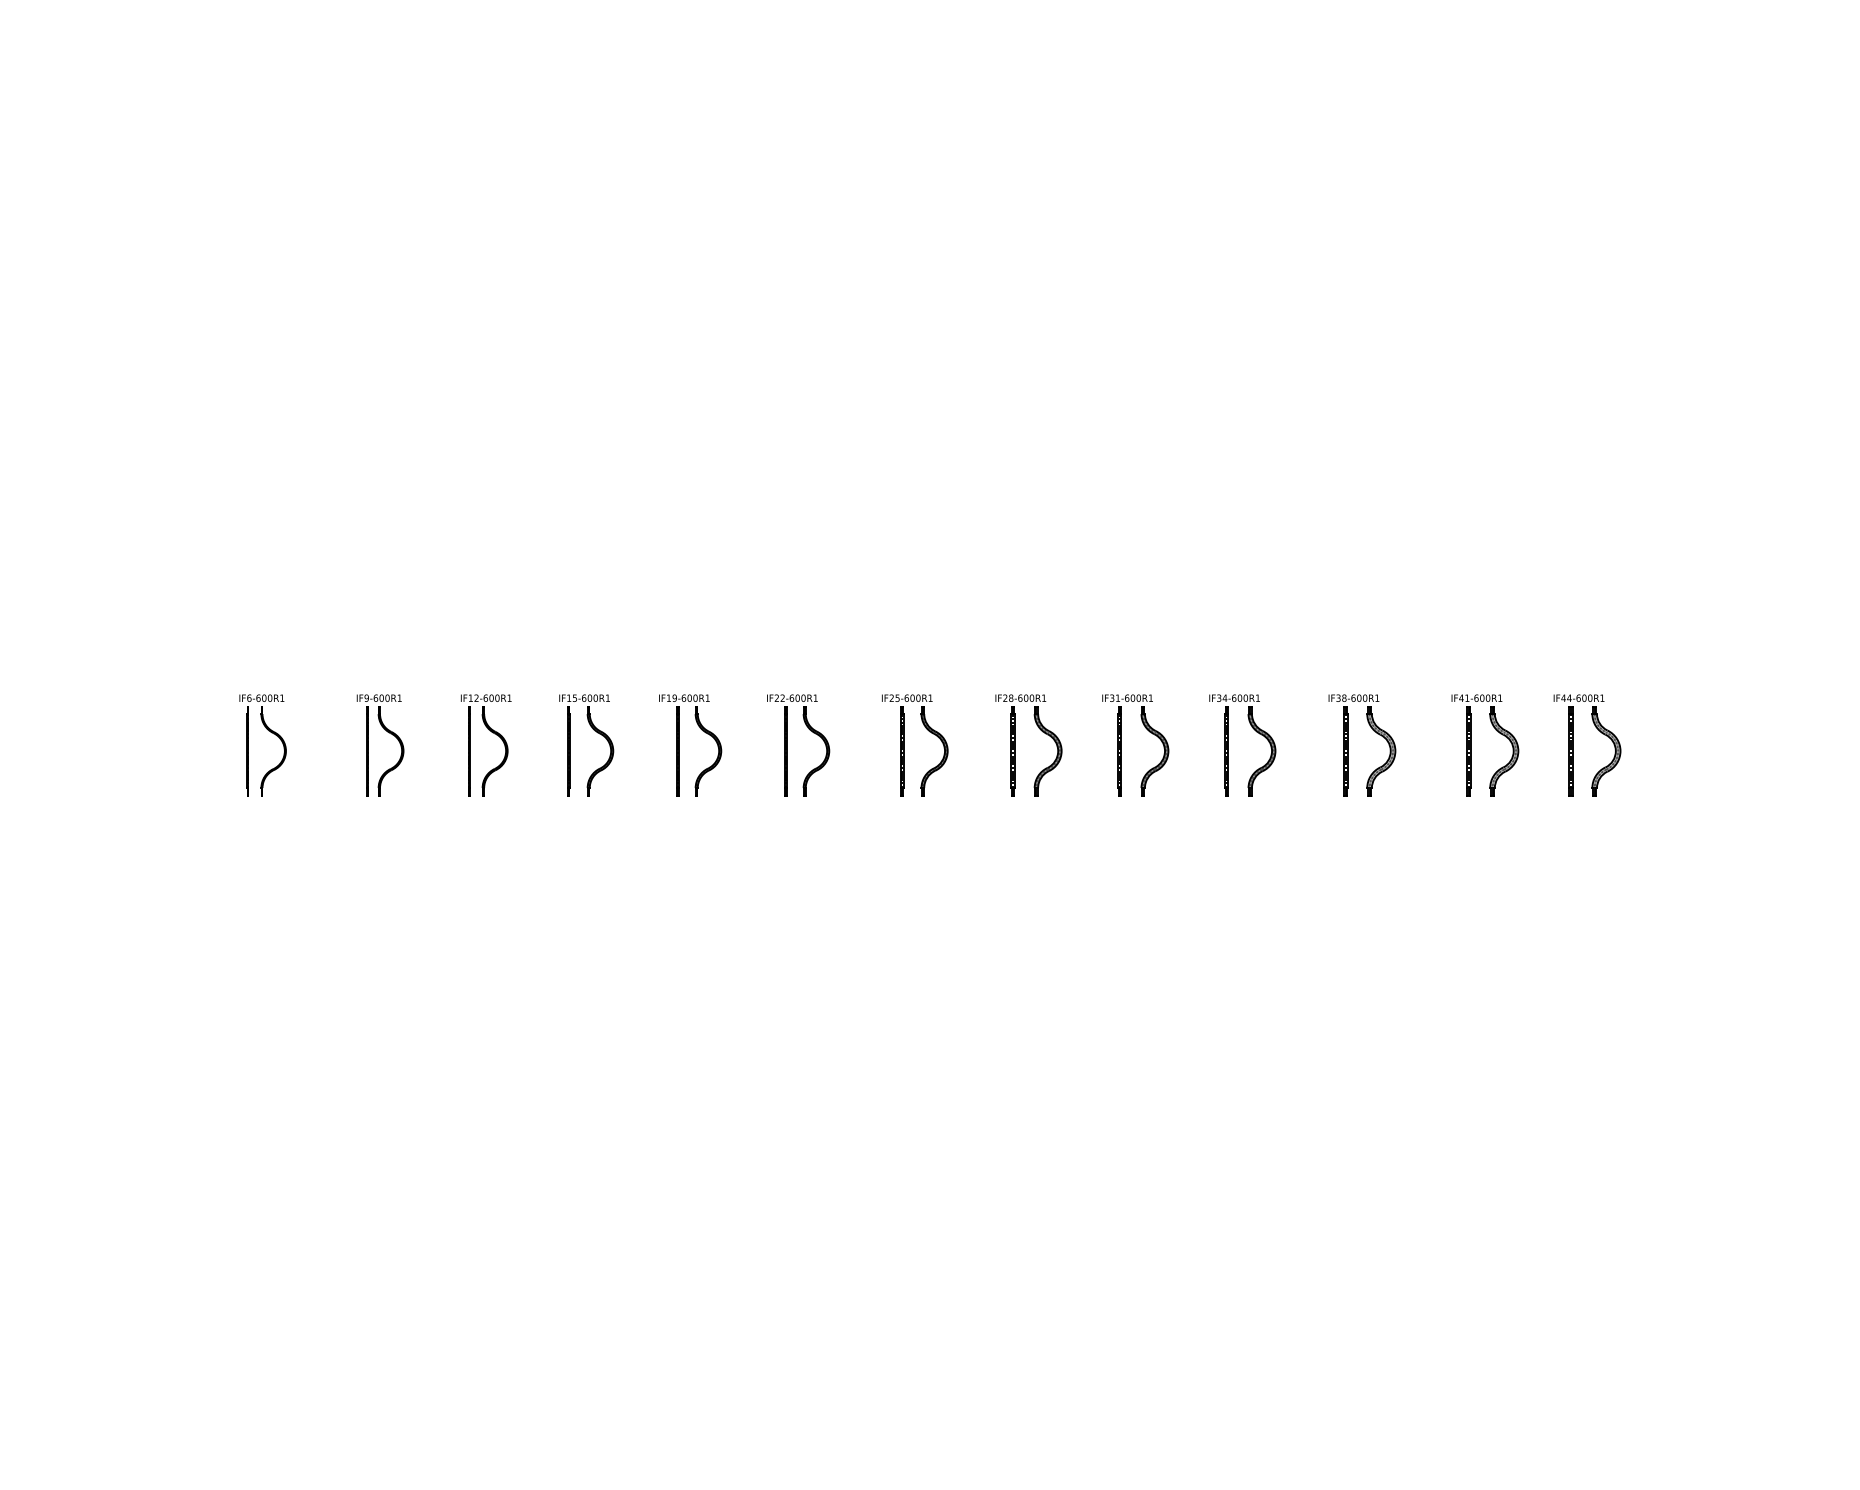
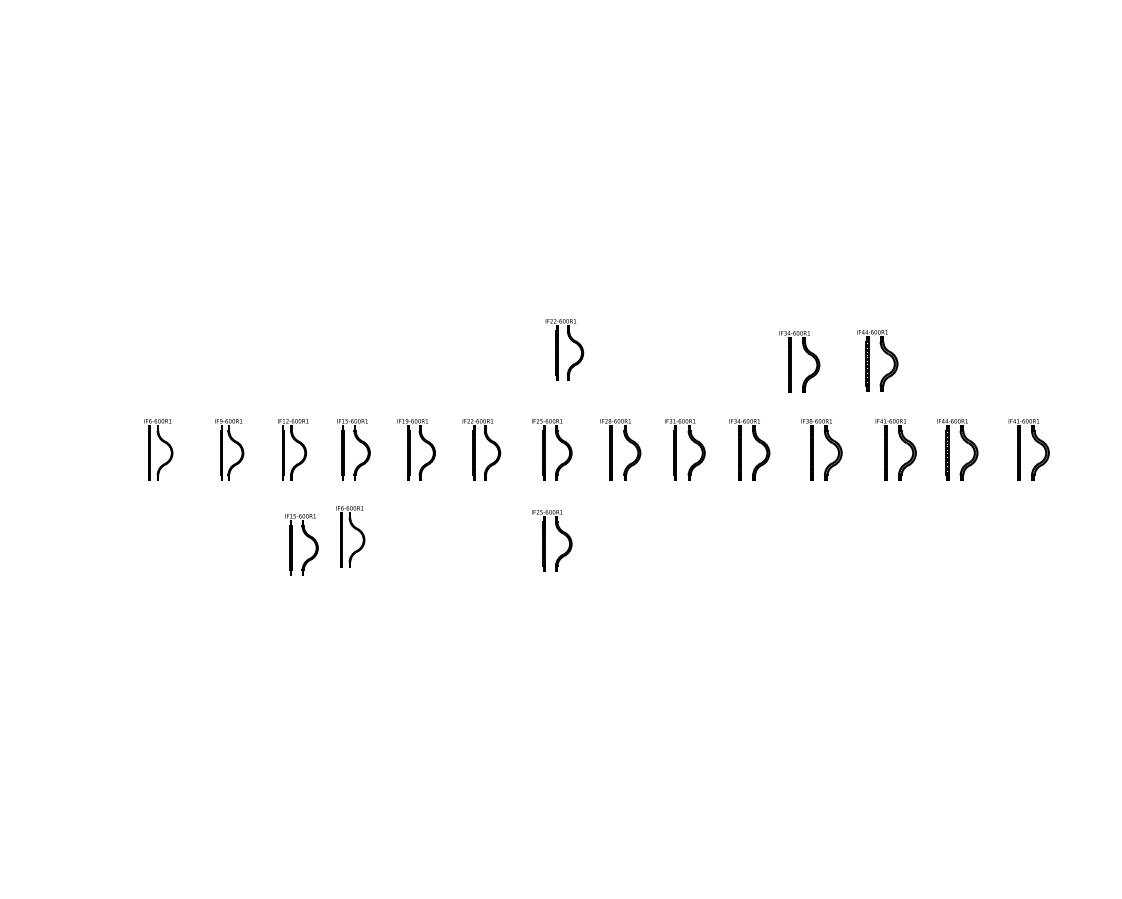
part: (935, 579) -> (564, 349), added
part: (1441, 597) -> (869, 360), added
part: (1312, 599) -> (791, 361), added
part: (1691, 745) -> (1020, 449), added
part: (567, 889) -> (342, 536), added
part: (904, 895) -> (545, 540), added
part: (484, 902) -> (292, 544), added

